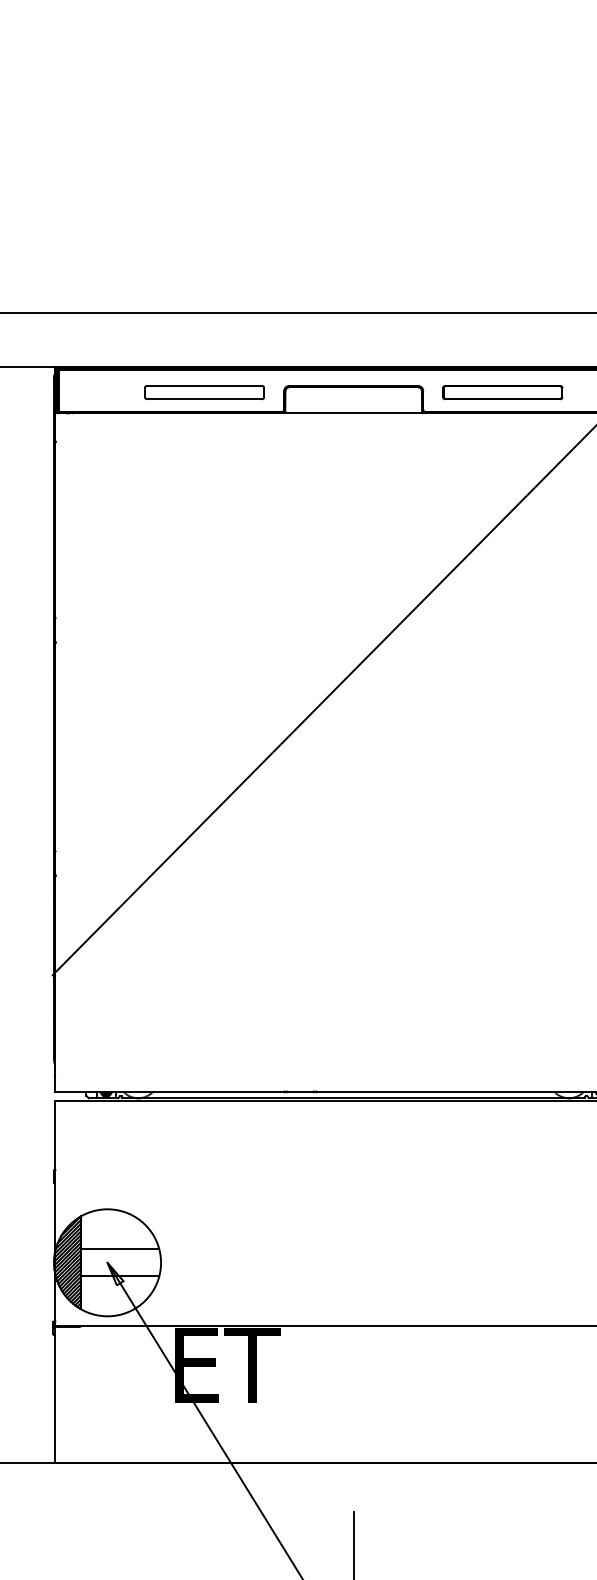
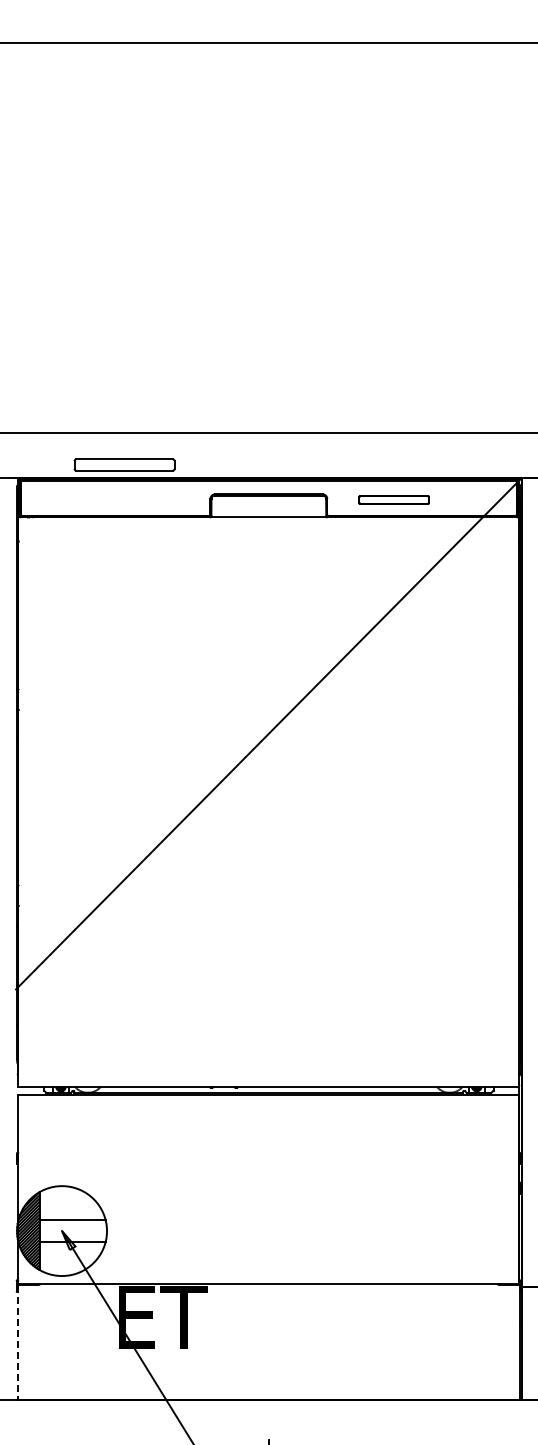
part: (204, 391) -> (124, 464), moved
part: (502, 391) -> (393, 499), size x0.7
line: (54, 1395) -> (17, 1342), solid -> dashed

